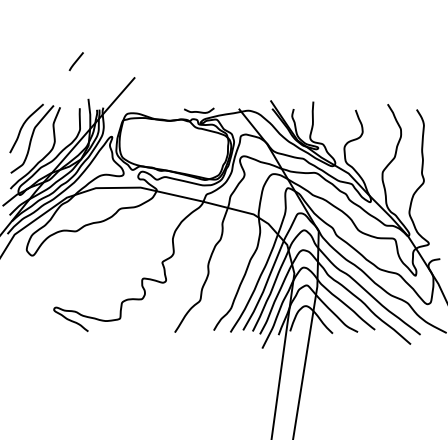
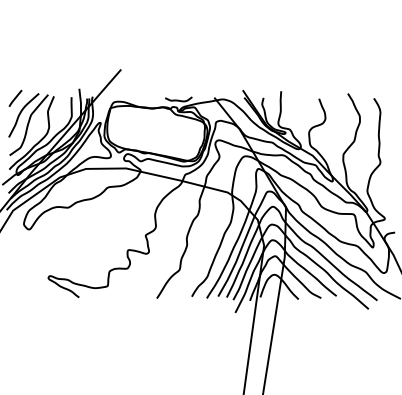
line: (75, 61) -> (14, 98), moved

